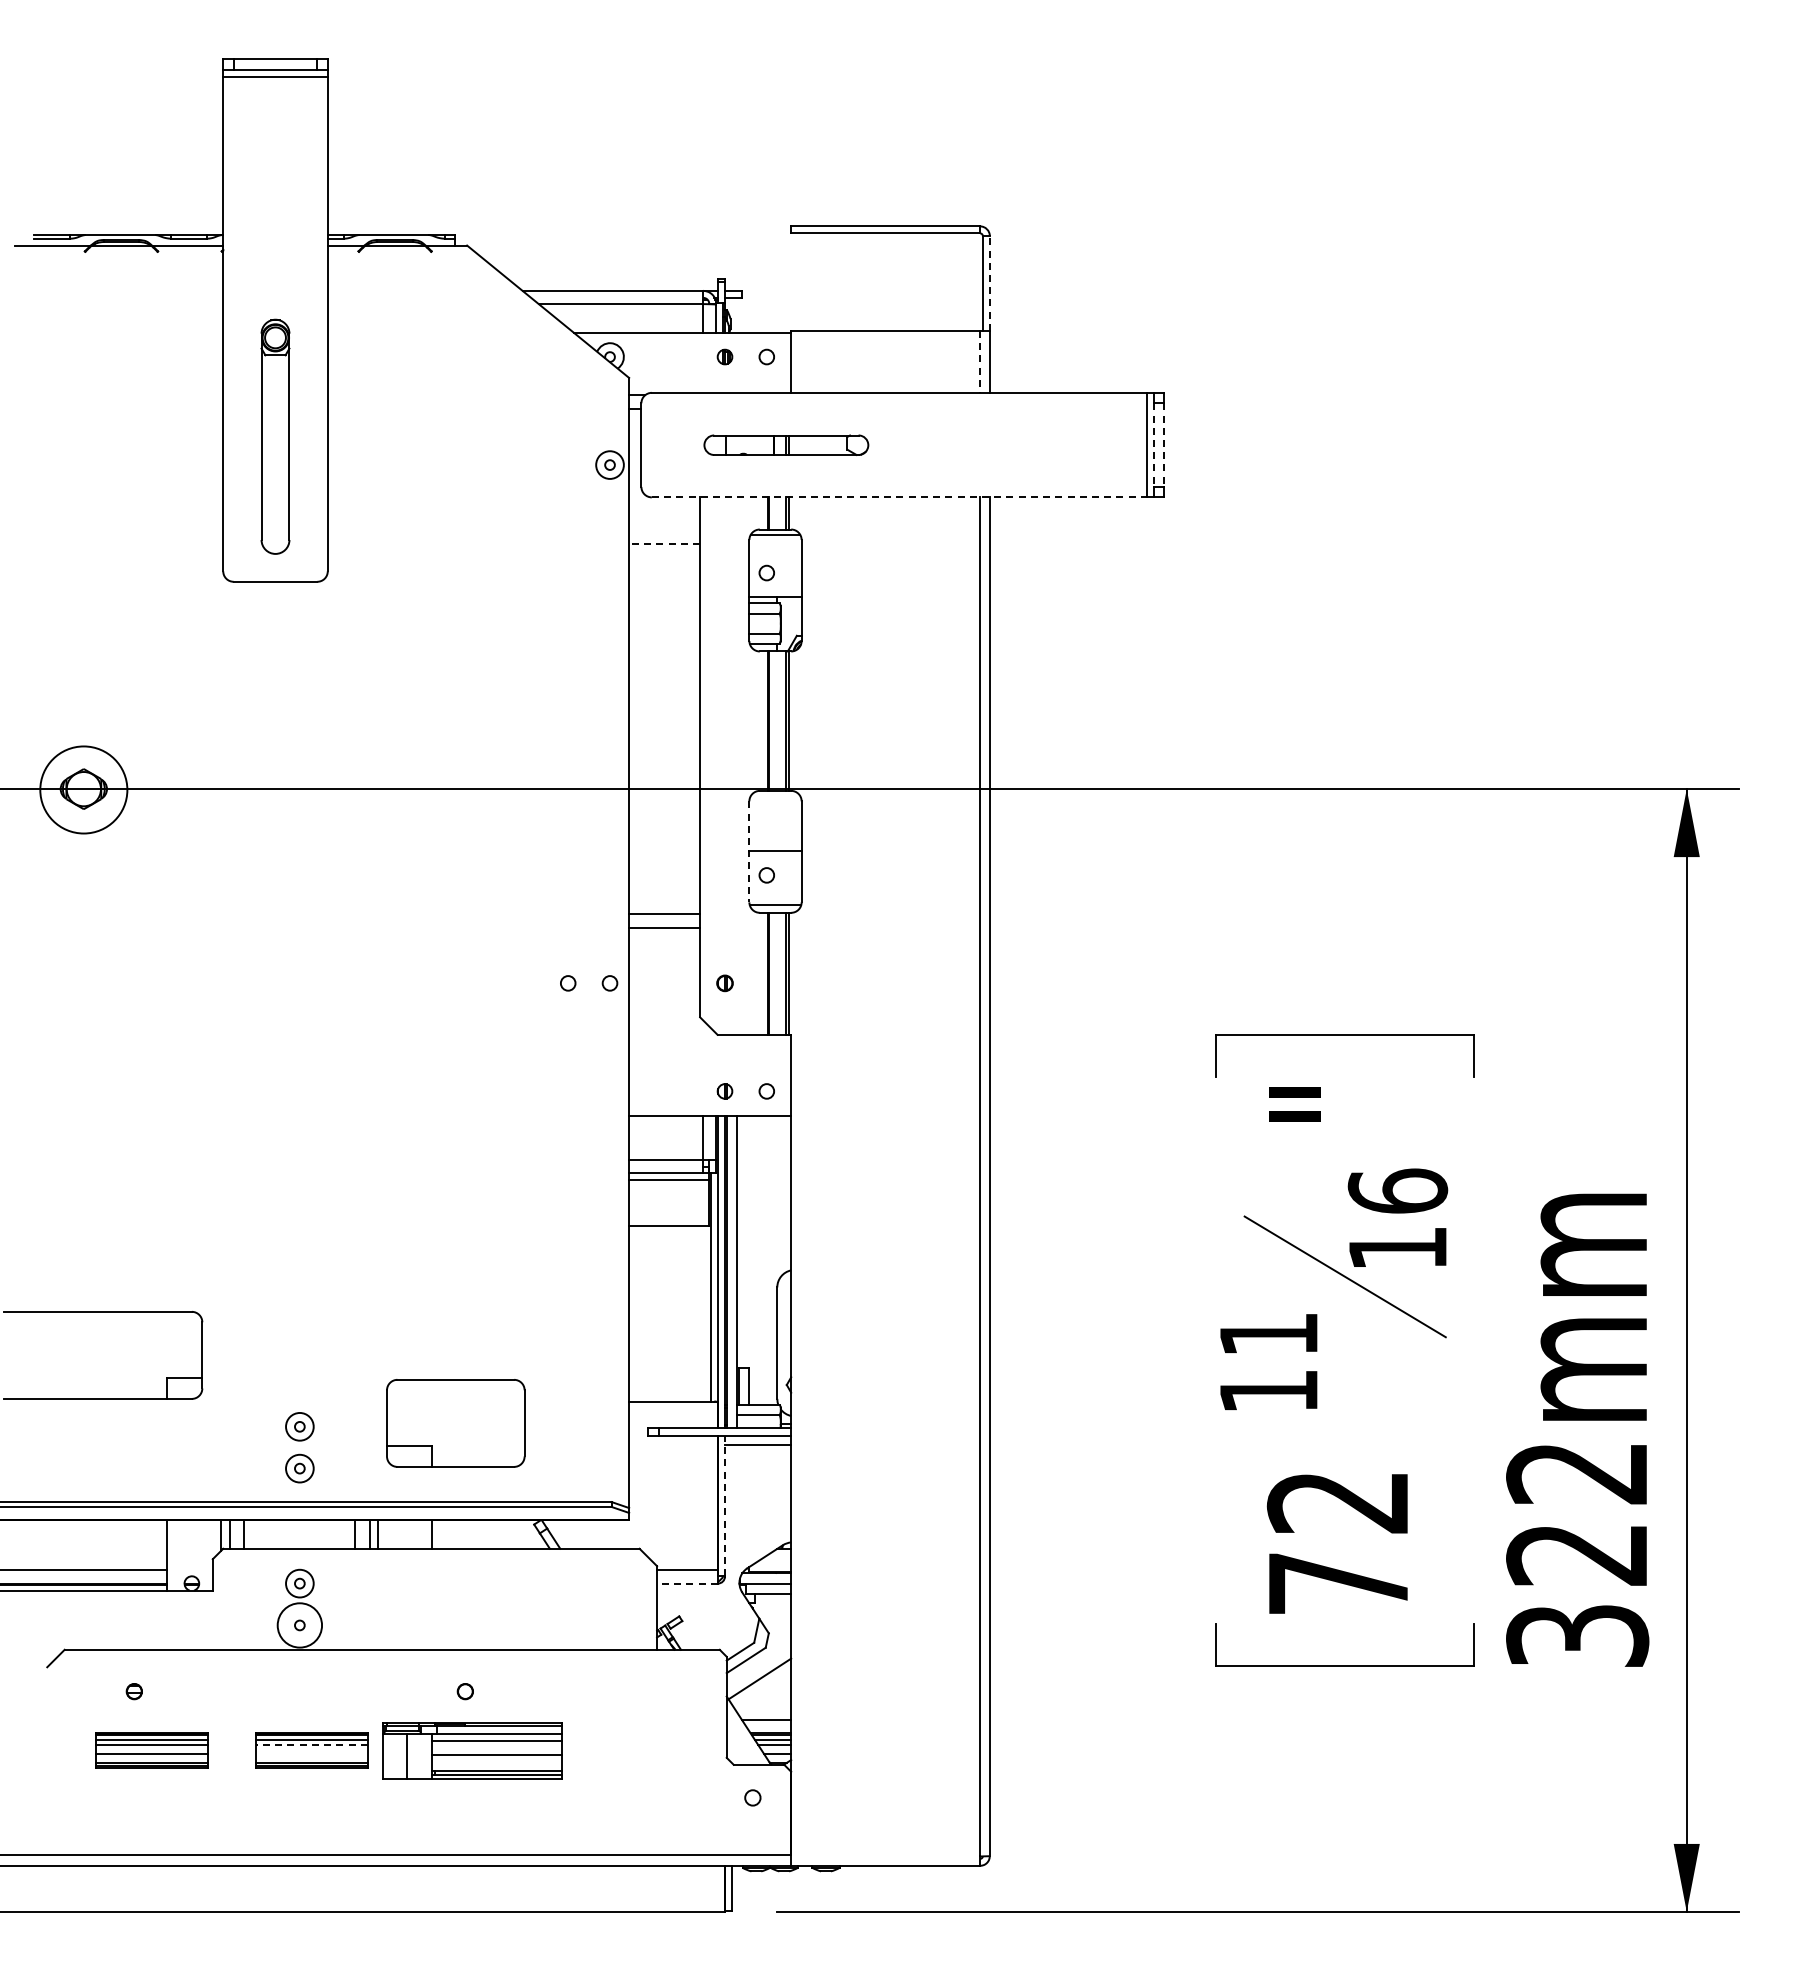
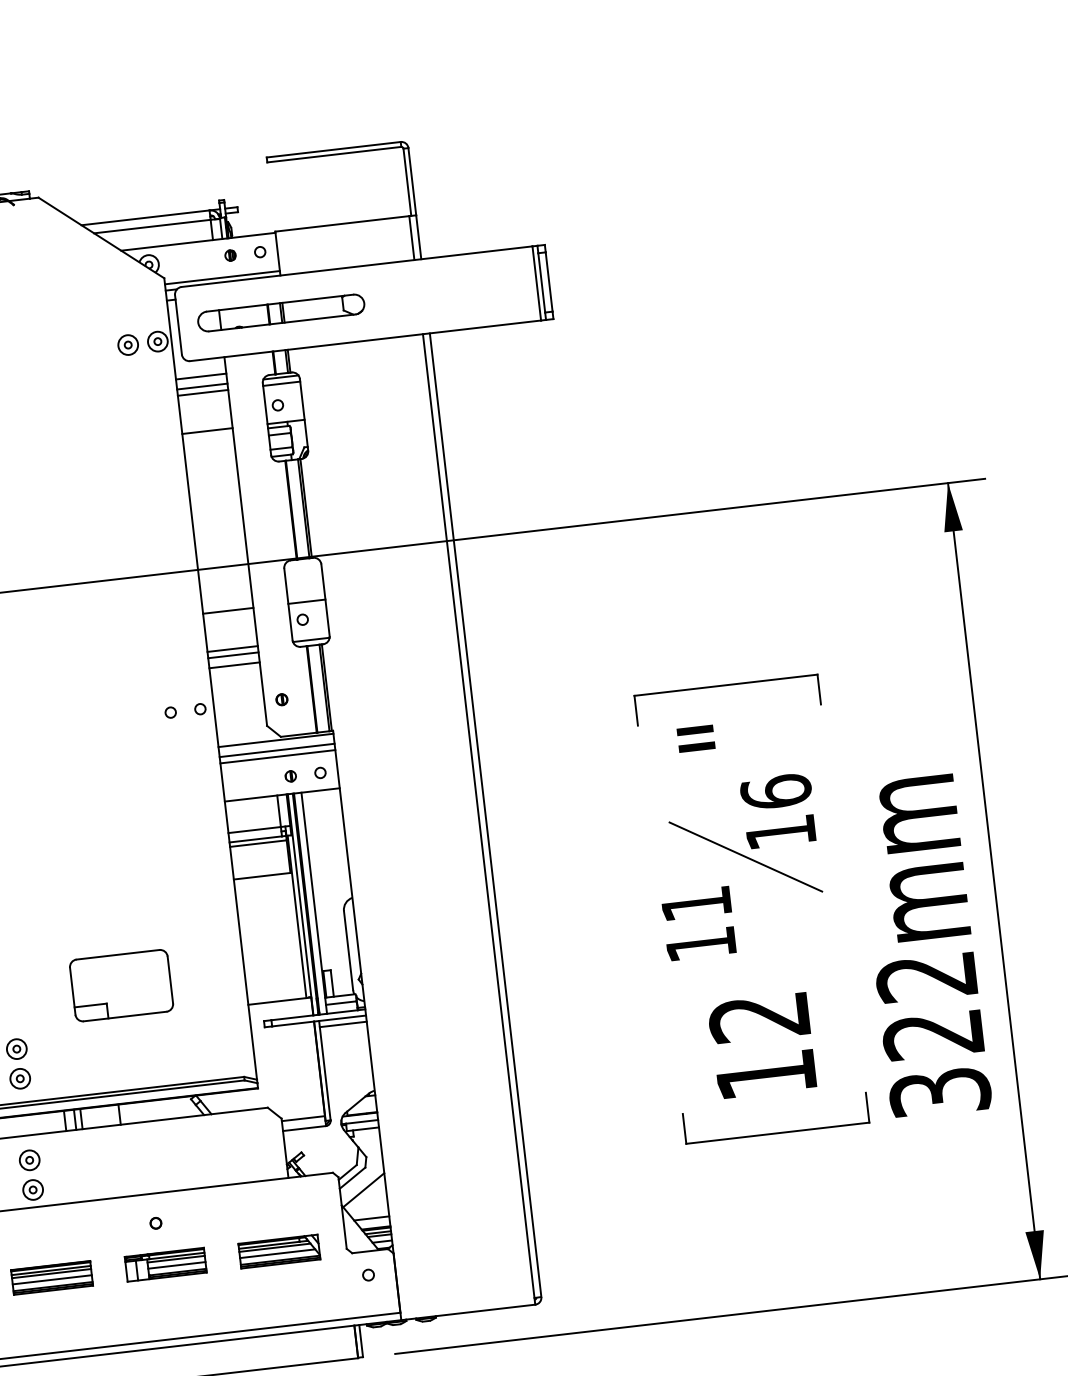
line: (989, 283) -> (412, 181), dashed -> solid
line: (980, 361) -> (412, 237), dashed -> solid
line: (710, 386) -> (222, 277), added
part: (786, 445) -> (281, 313), size x1.43
line: (1153, 445) -> (541, 283), dashed -> solid
line: (1164, 445) -> (549, 282), dashed -> solid
part: (567, 464) -> (127, 344), added
line: (899, 497) -> (365, 340), dashed -> solid
line: (664, 520) -> (201, 376), added
line: (664, 534) -> (202, 386), added
line: (664, 543) -> (202, 392), dashed -> solid
line: (775, 543) -> (281, 383), added
line: (664, 597) -> (207, 431), added
line: (664, 850) -> (228, 610), added
line: (749, 851) -> (288, 604), dashed -> solid
line: (664, 904) -> (232, 648), added
line: (710, 1039) -> (276, 740), added
line: (710, 1053) -> (277, 750), added
line: (710, 1062) -> (278, 757), added
part: (455, 1423) -> (121, 985), moved
line: (725, 1505) -> (325, 1070), dashed -> solid
line: (686, 1583) -> (303, 1128), dashed -> solid
text: (1338, 1583) -> (766, 1075), 72 -> 12
circle: (299, 1625) -> (32, 1190), size x0.62
line: (312, 1744) -> (51, 1273), dashed -> solid
part: (472, 1750) -> (165, 1264), size x0.62
part: (632, 1750) -> (279, 1251), added
line: (311, 1753) -> (51, 1279), added

